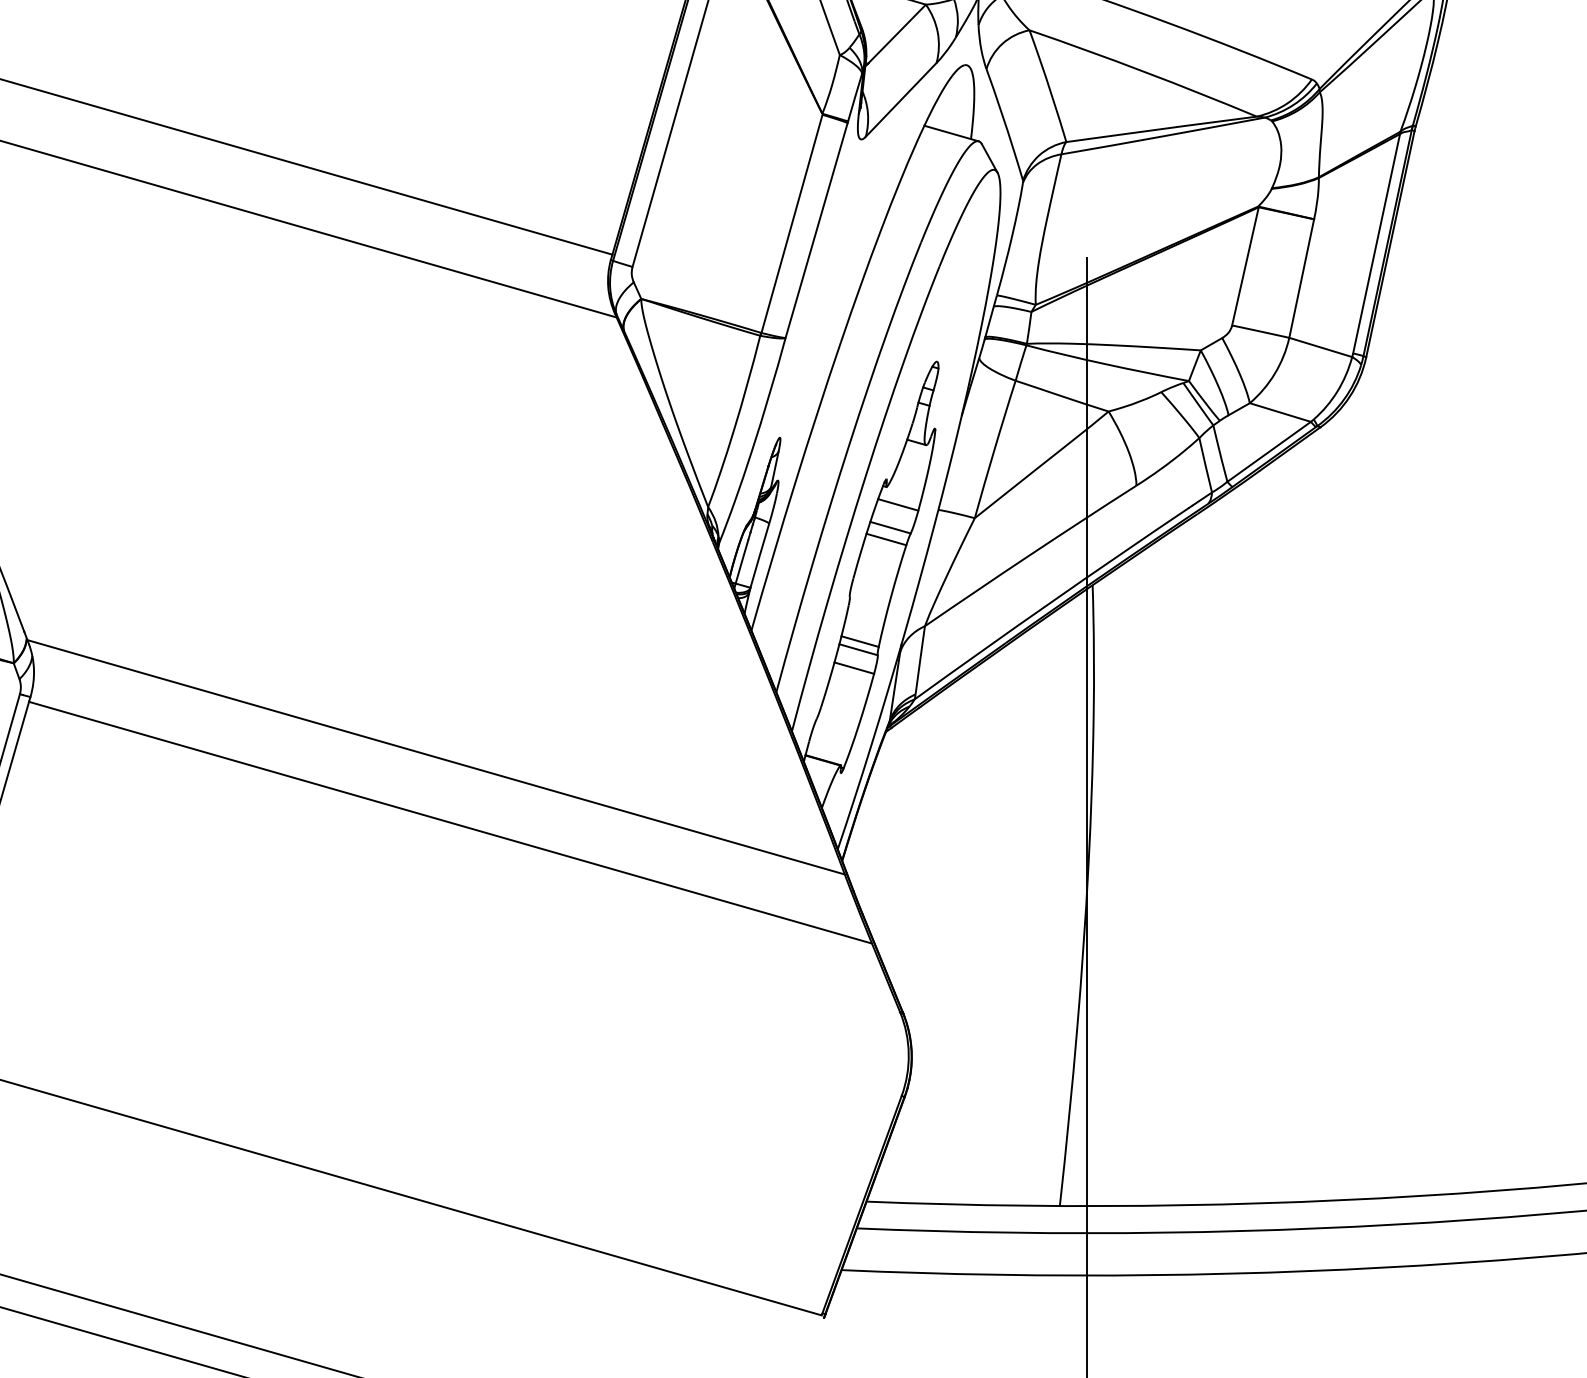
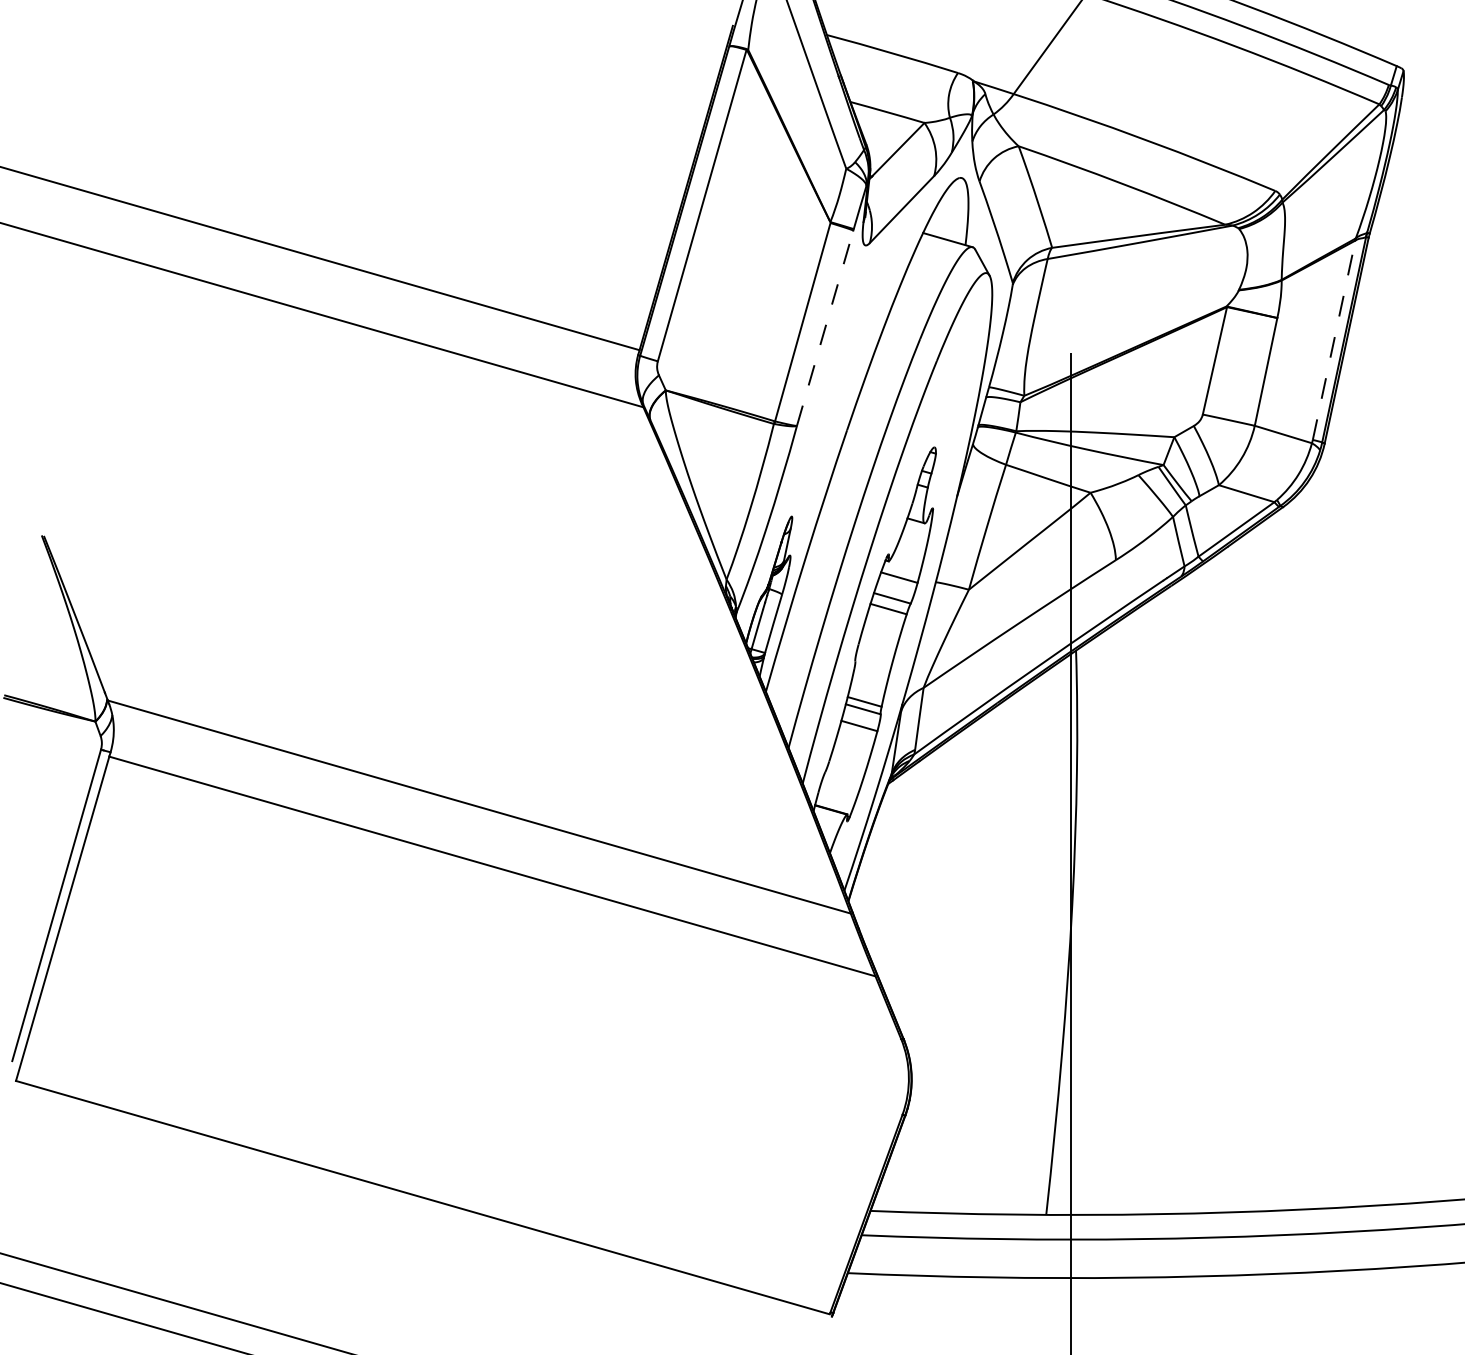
line: (816, 230) -> (825, 328), solid -> dashed
line: (1376, 244) -> (1334, 340), solid -> dashed

